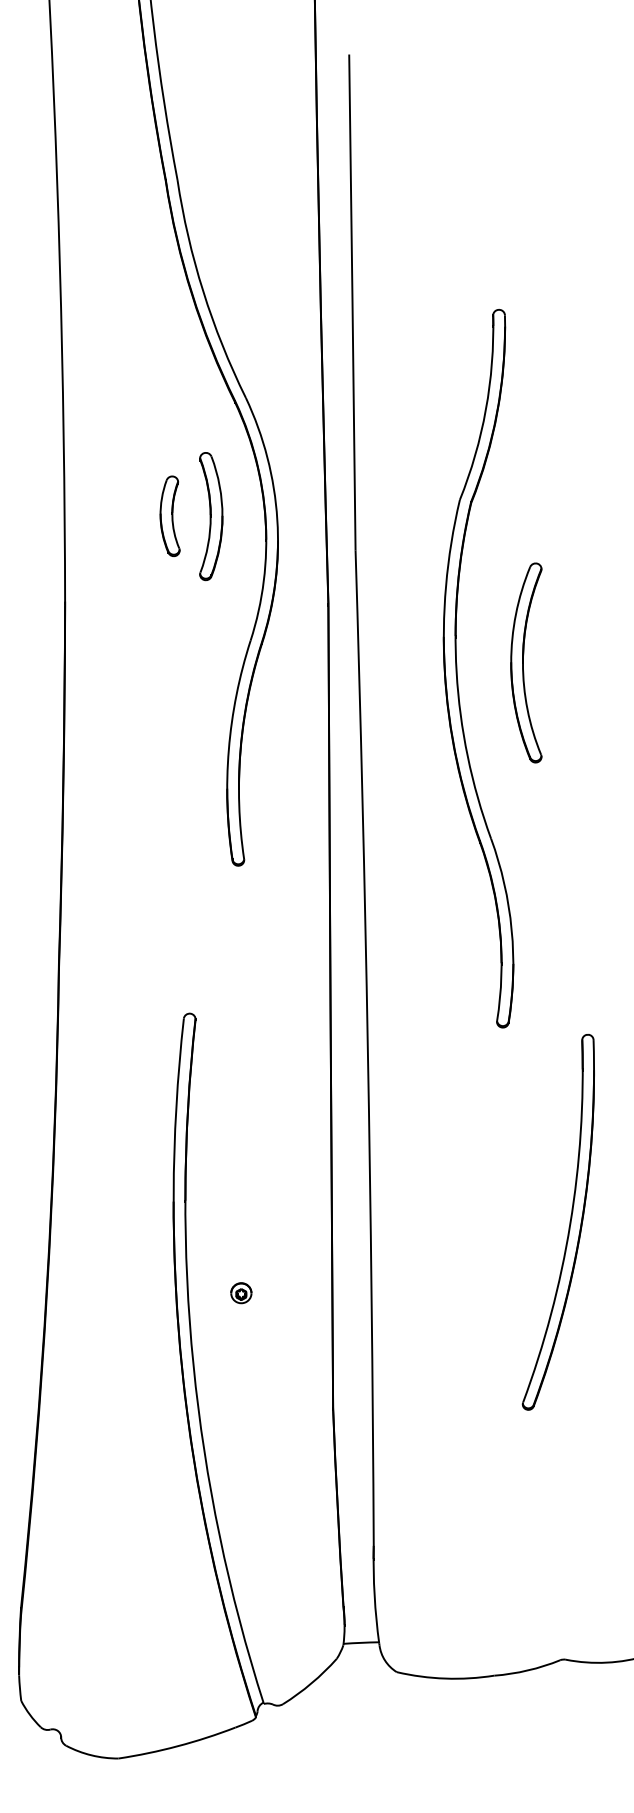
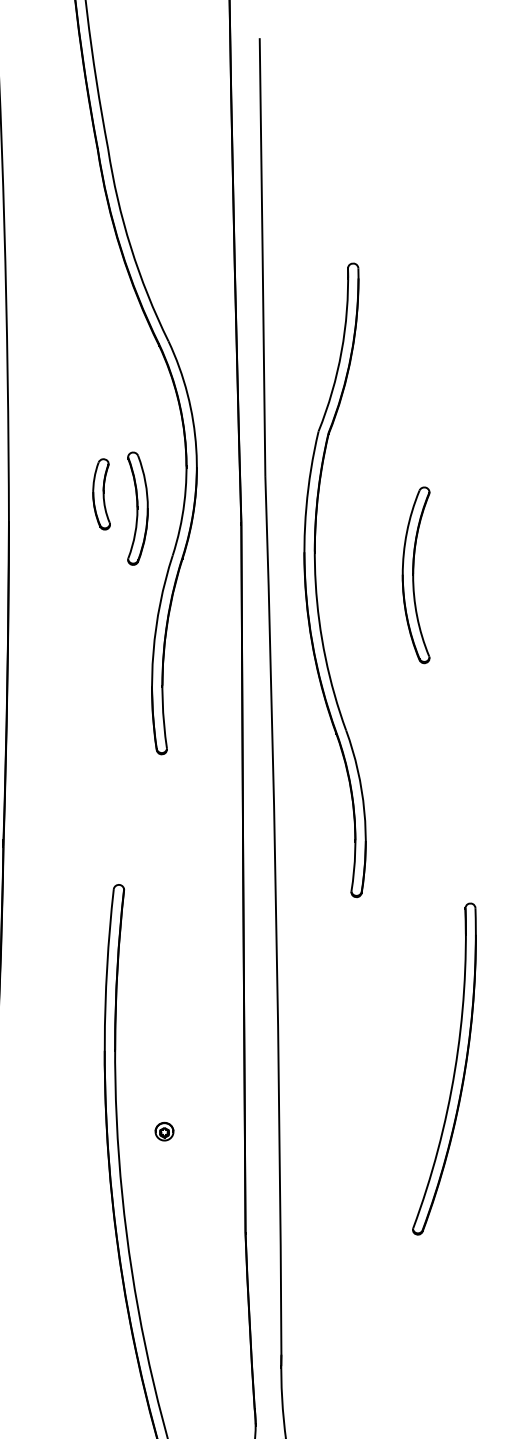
part: (169, 515) -> (101, 493), moved
part: (211, 516) -> (138, 508), moved
part: (457, 668) -> (316, 580), moved

